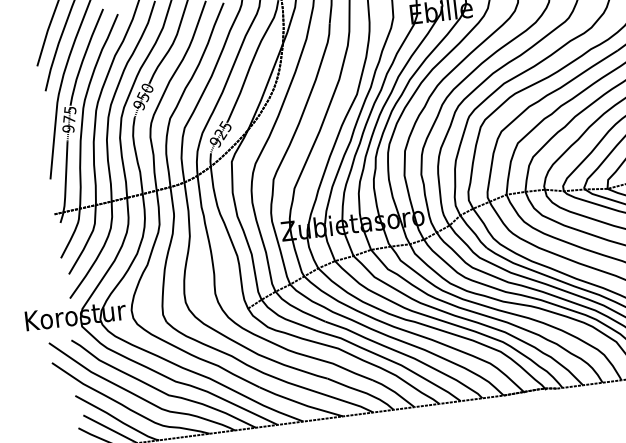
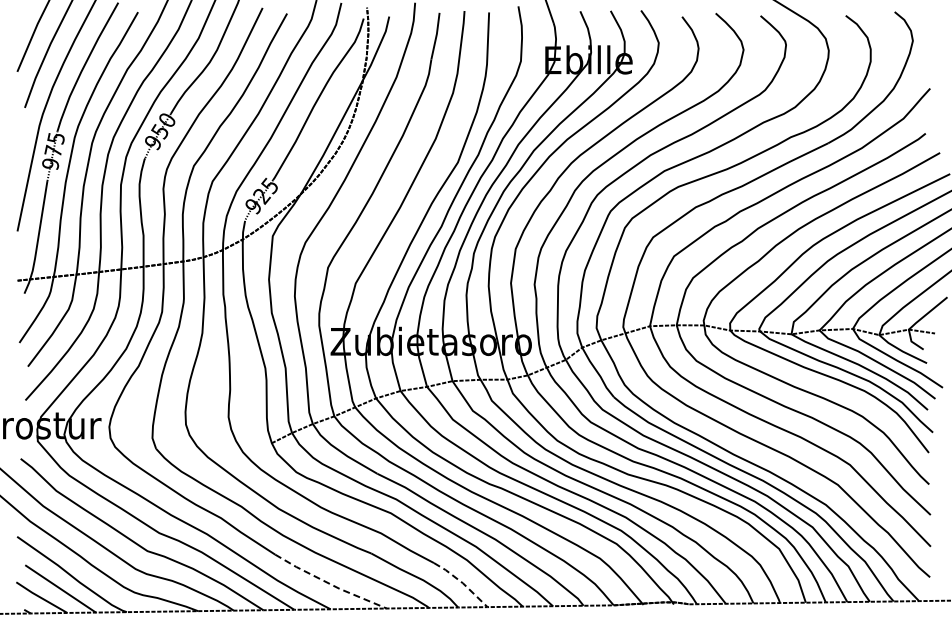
line: (394, 392) -> (462, 583), solid -> dashed
line: (300, 403) -> (329, 583), solid -> dashed

